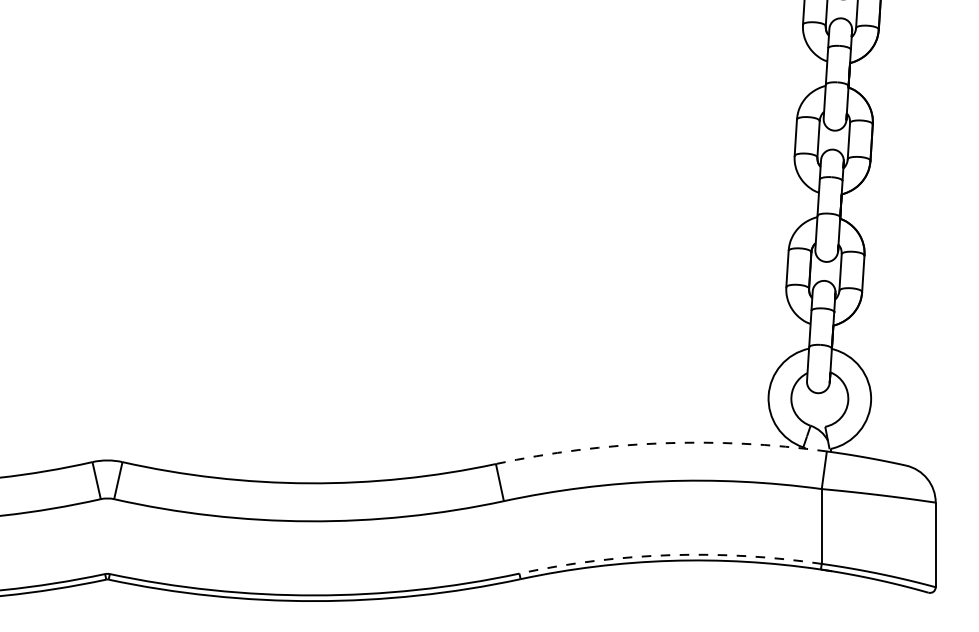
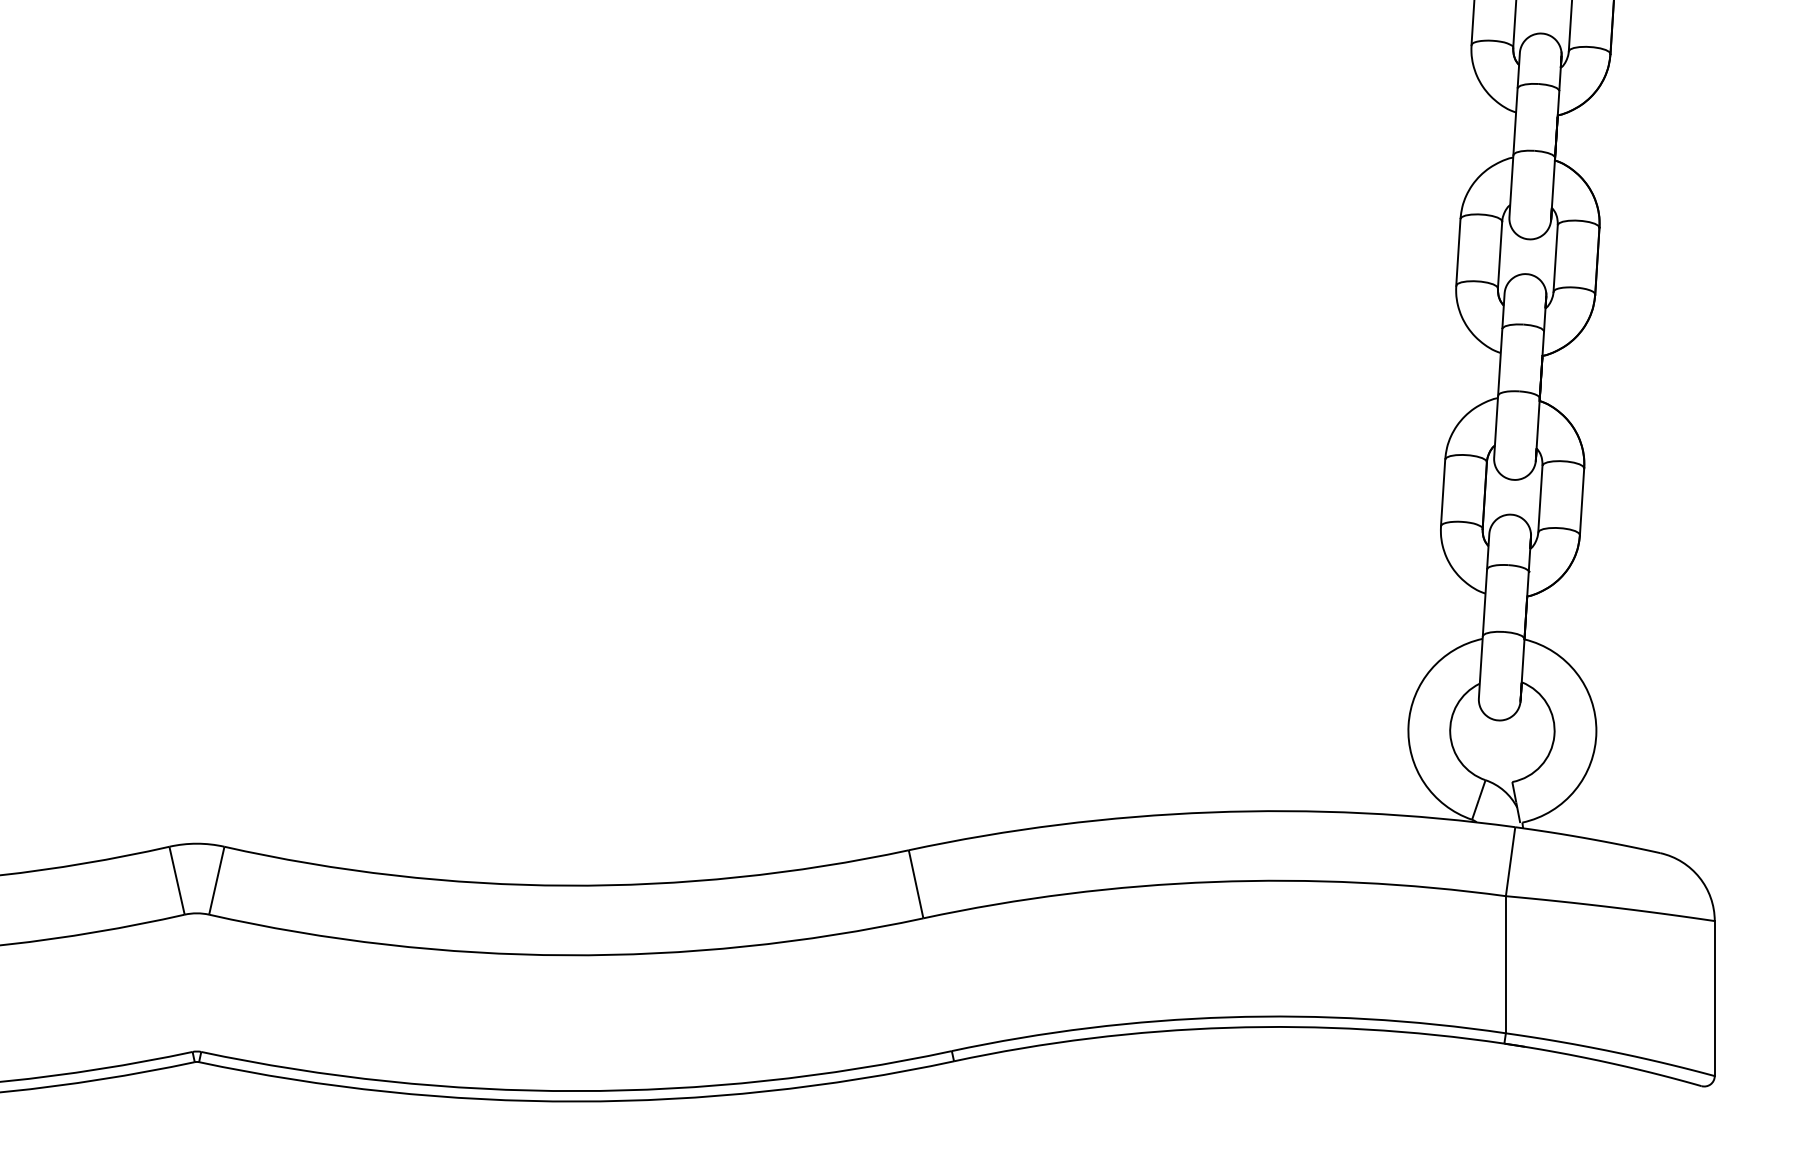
arc: (660, 443) -> (1210, 812), dashed -> solid
arc: (670, 555) -> (1228, 1017), dashed -> solid

